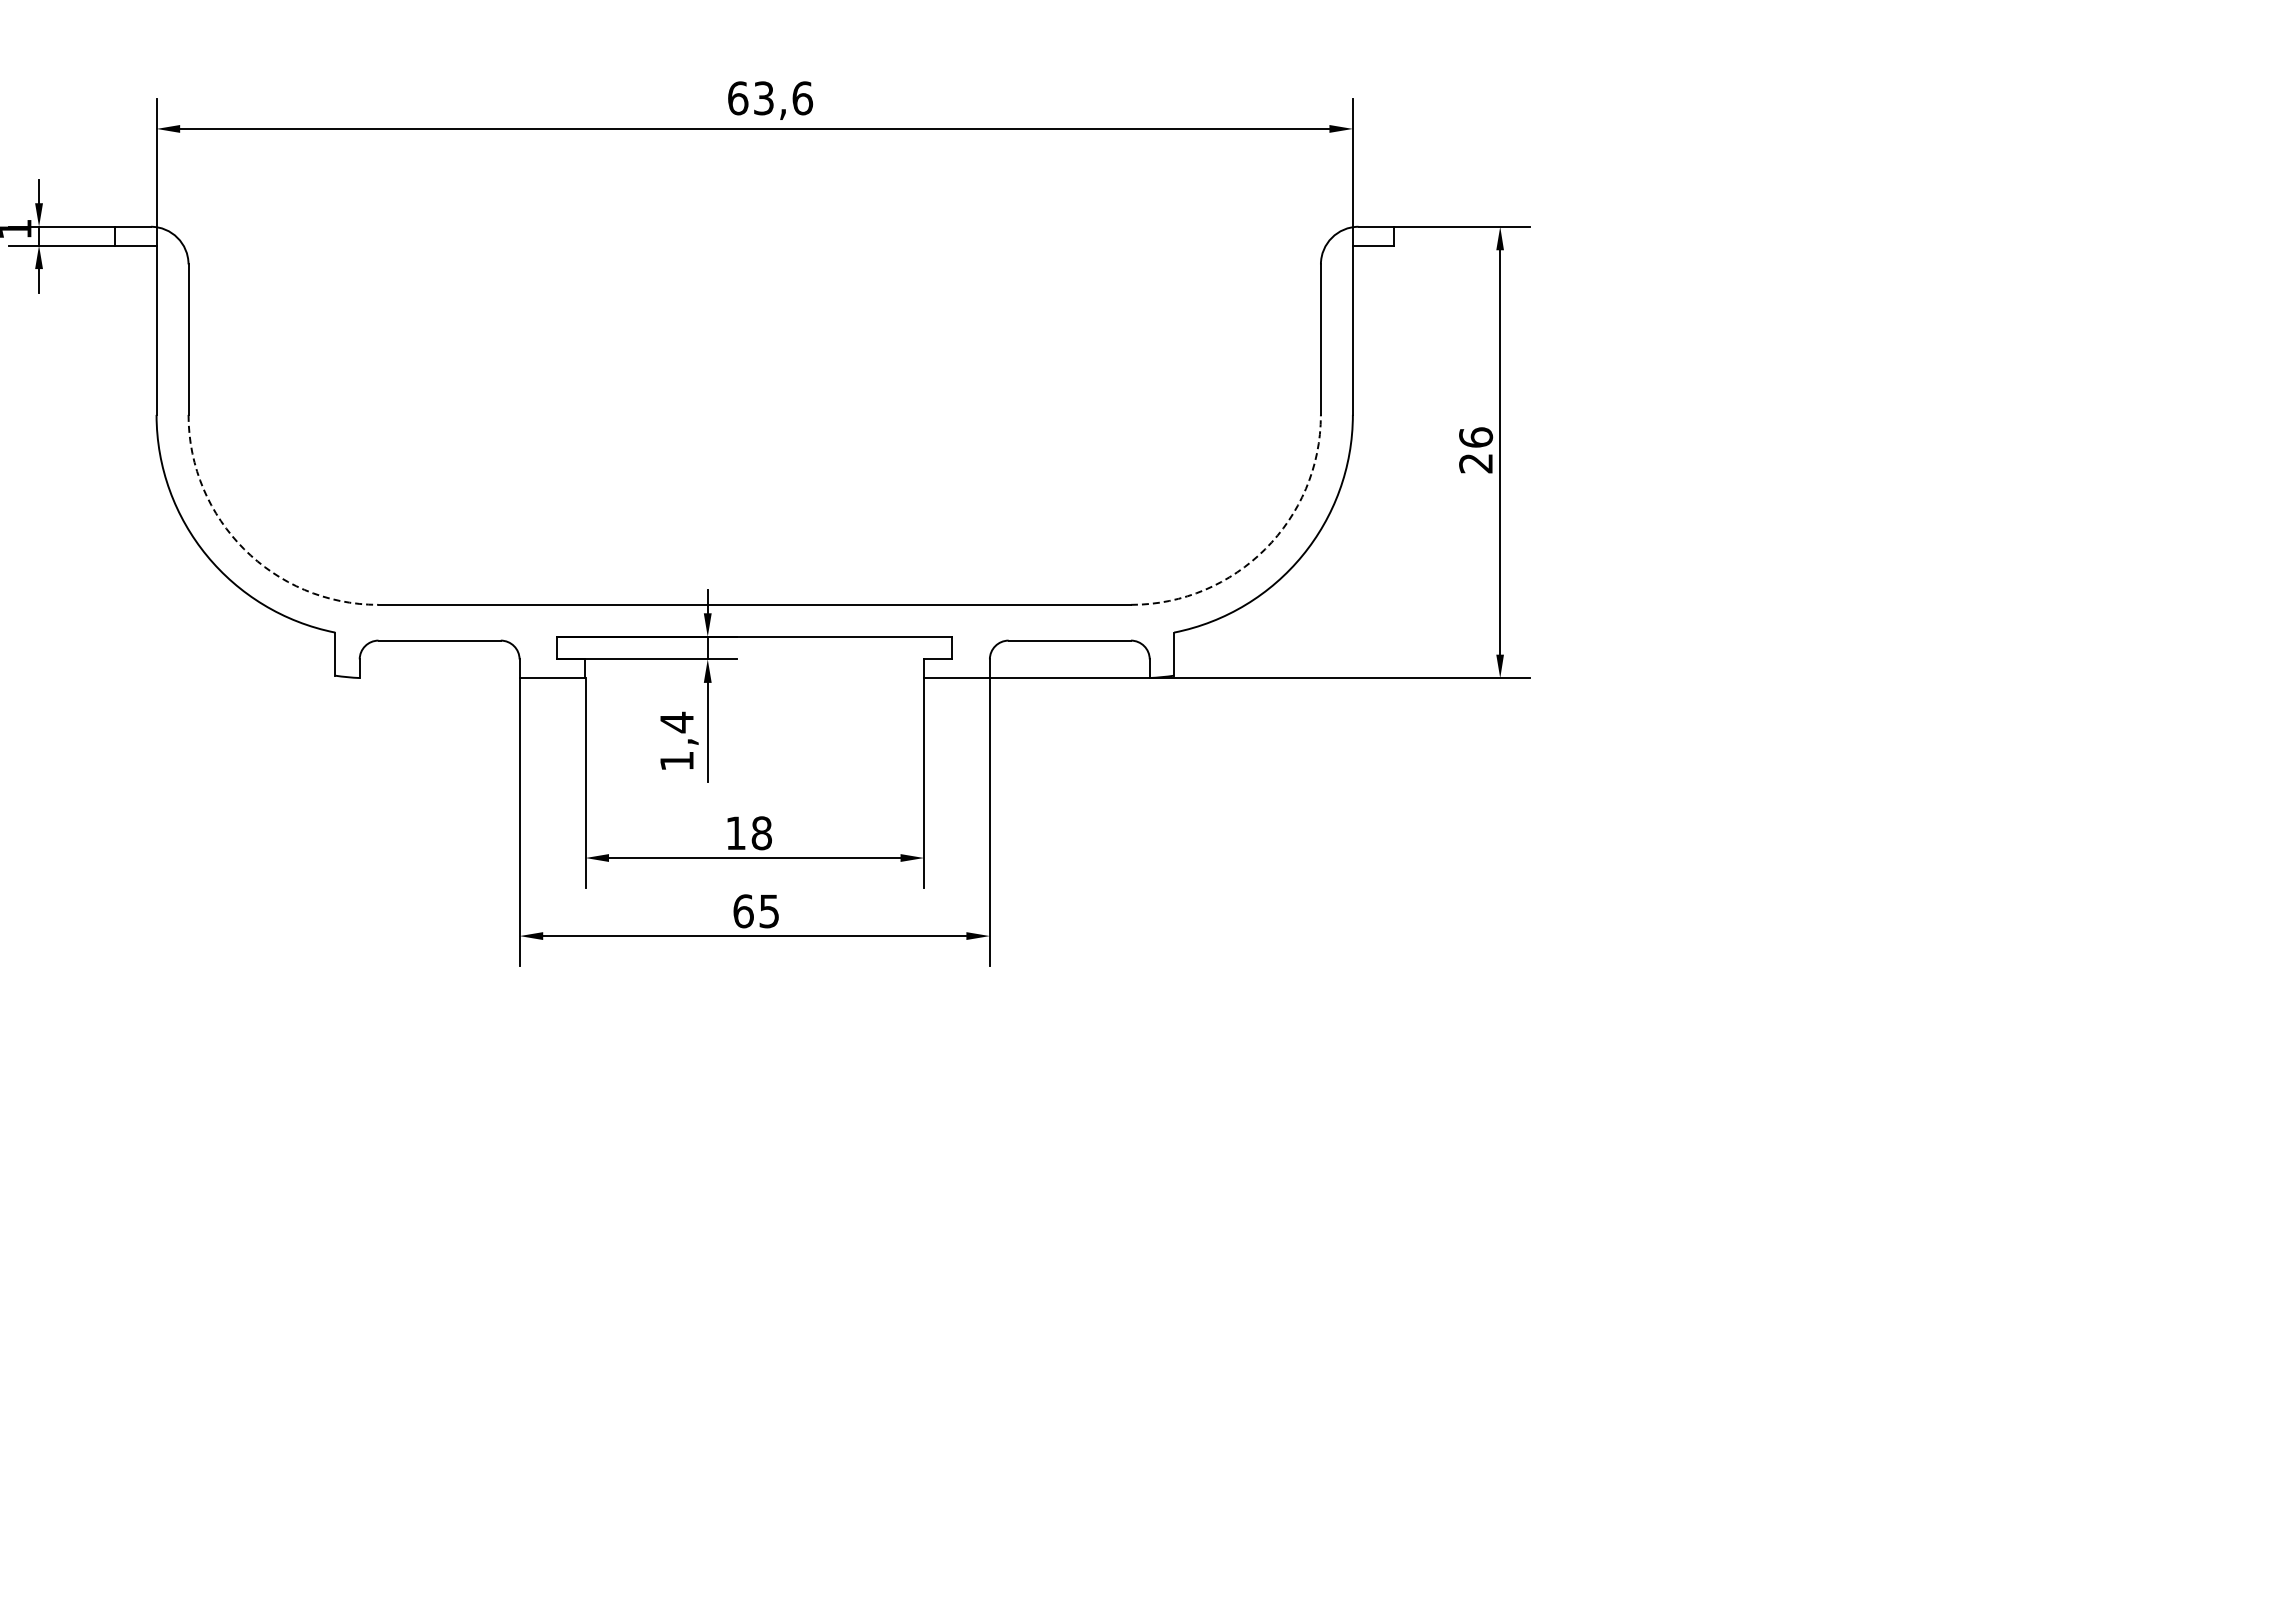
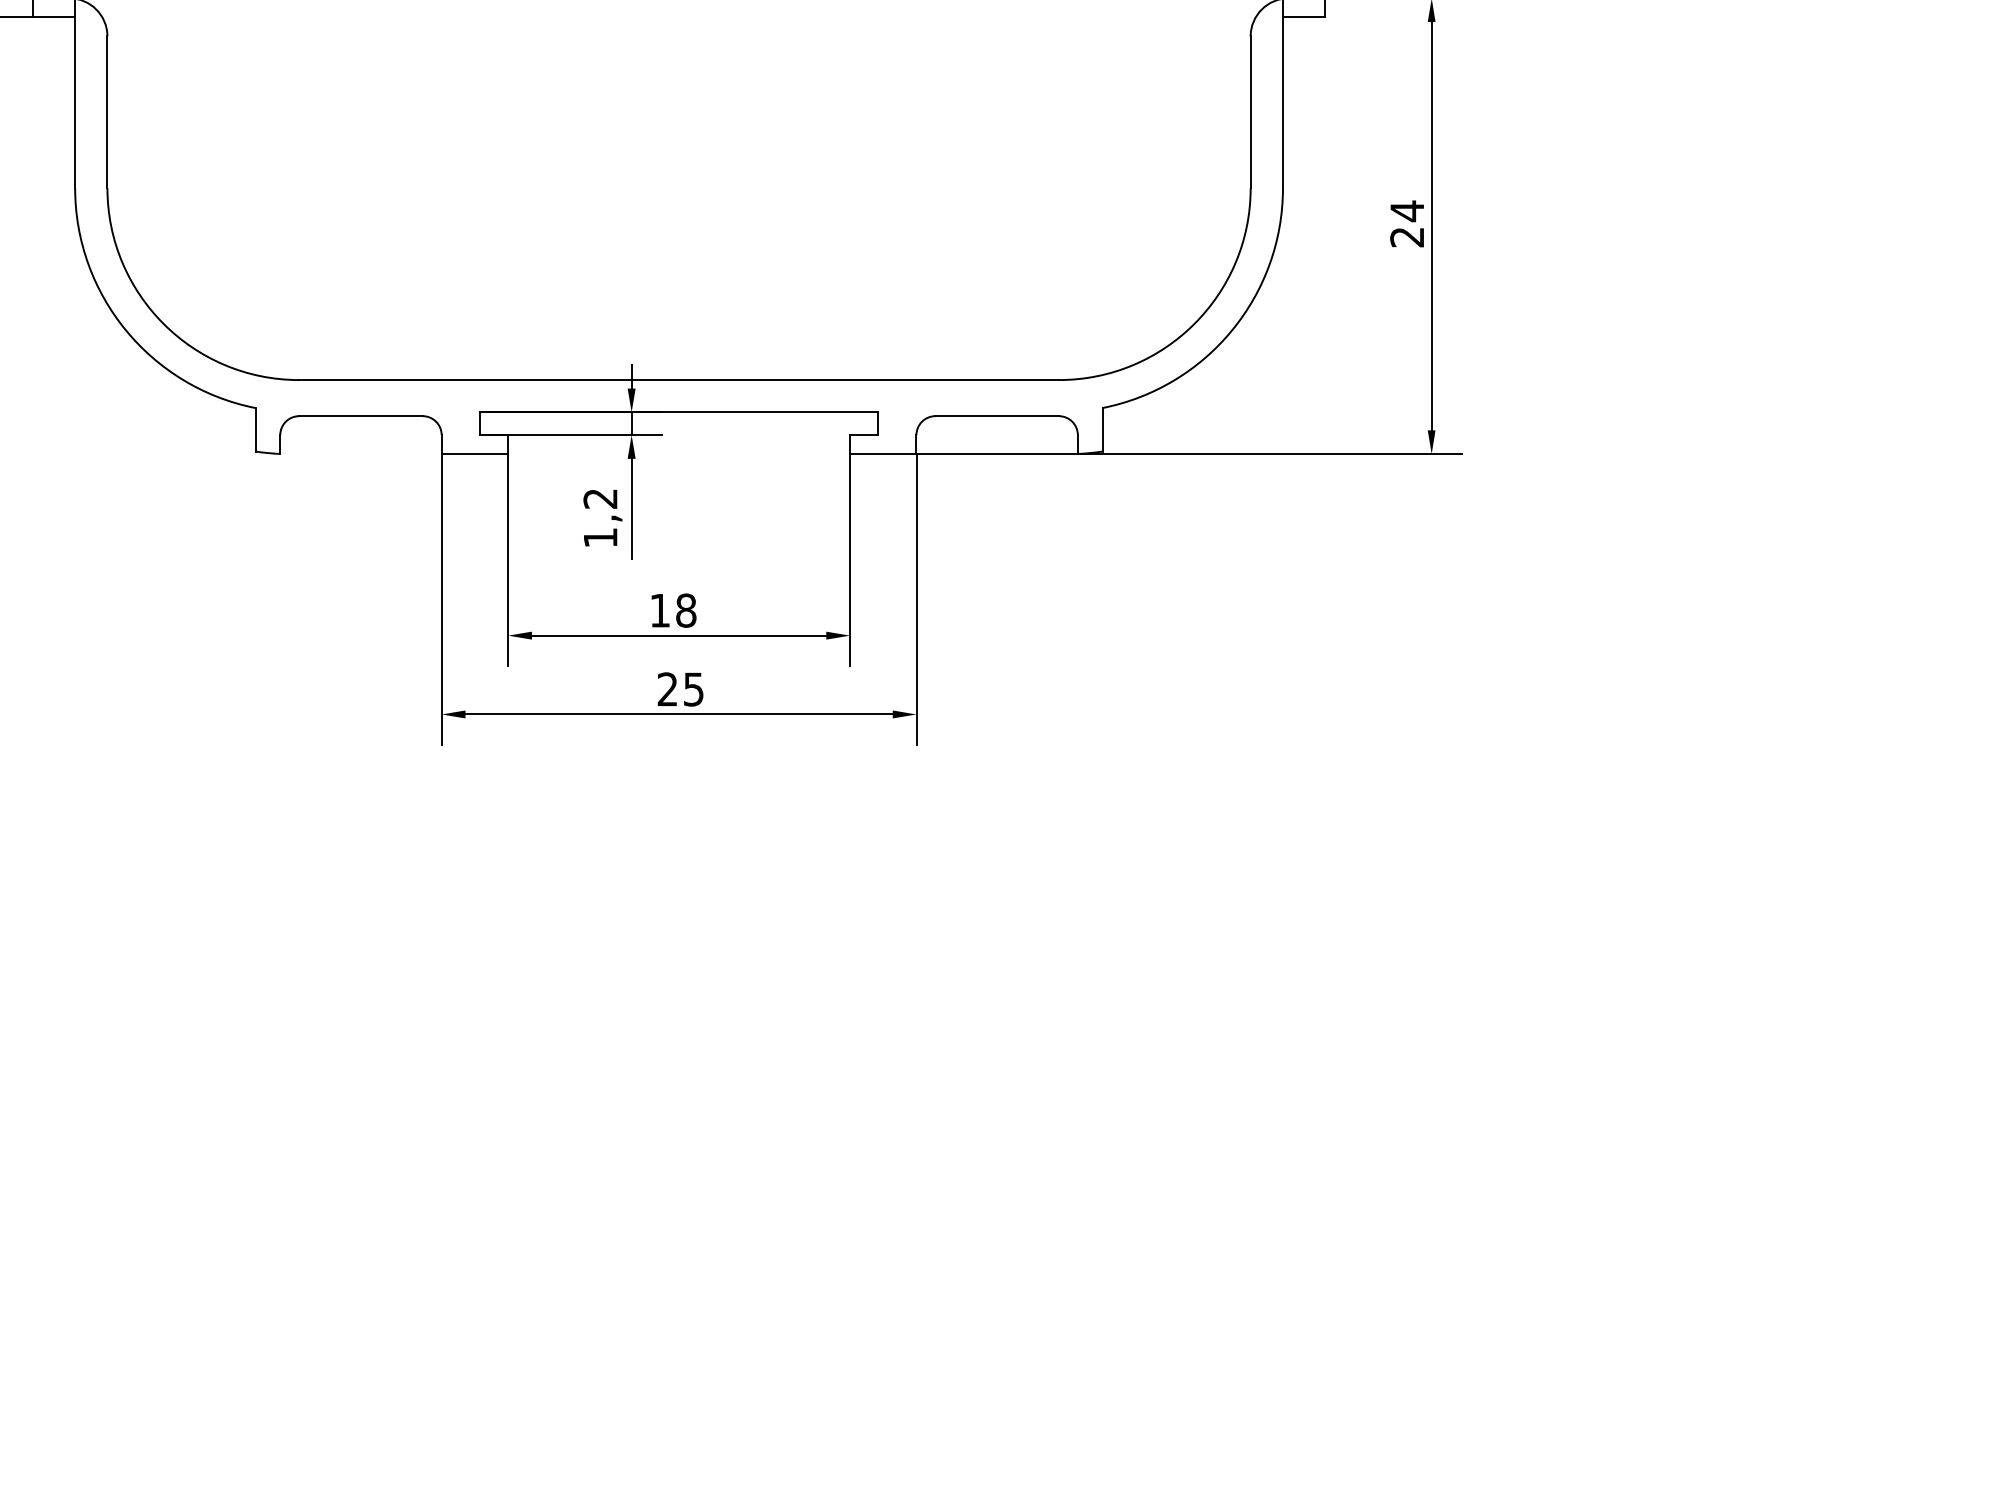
text: (1476, 437) -> (1407, 211), 26 -> 24
arc: (244, 549) -> (163, 324), dashed -> solid
arc: (1265, 549) -> (1194, 324), dashed -> solid
text: (676, 722) -> (600, 498), 1,4 -> 1,2
text: (743, 911) -> (667, 689), 65 -> 25

